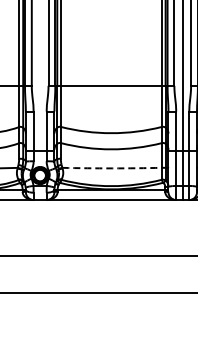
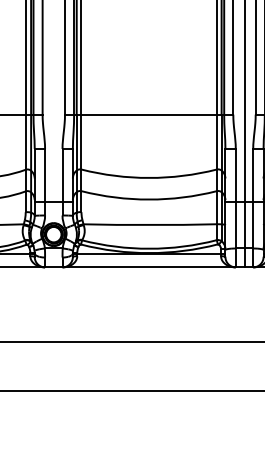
arc: (112, 168) -> (150, 225), dashed -> solid

